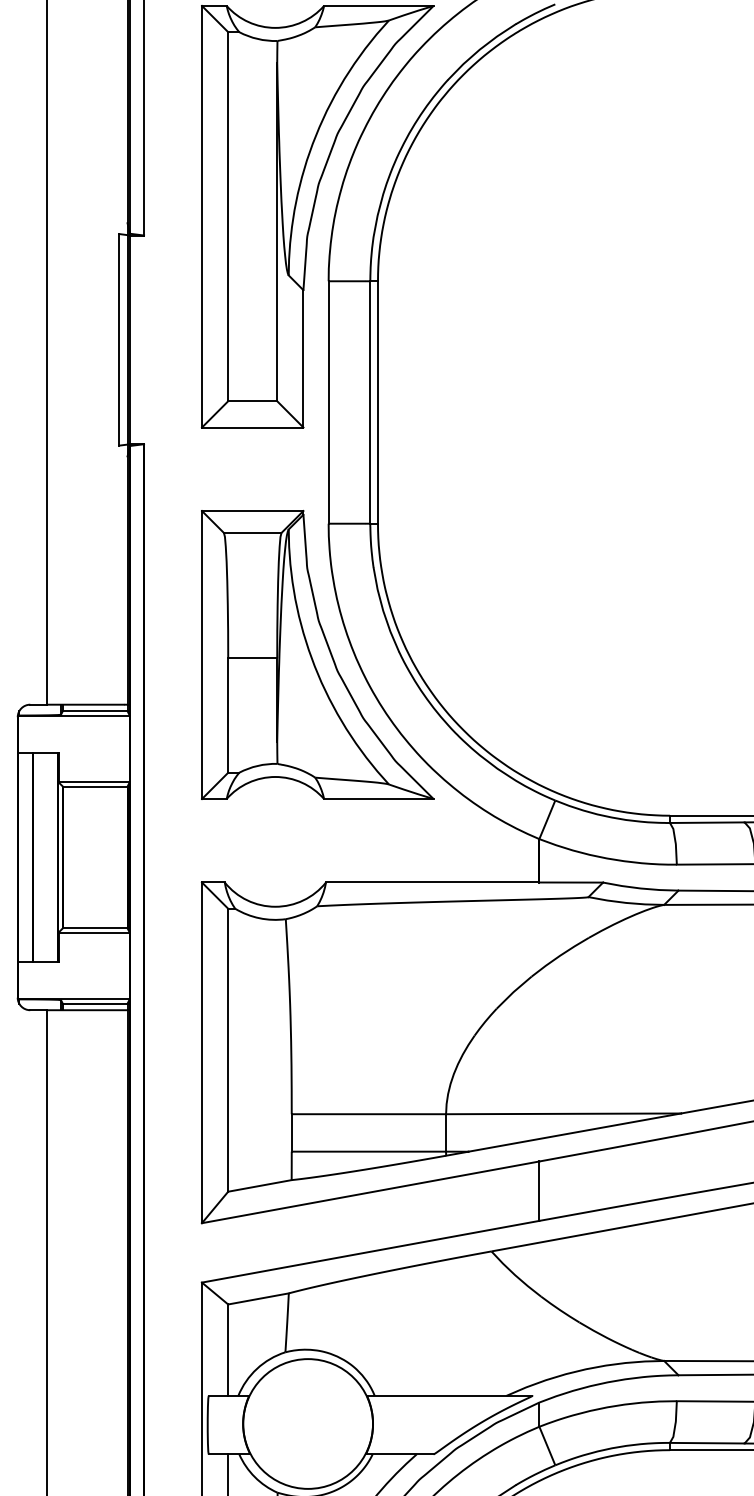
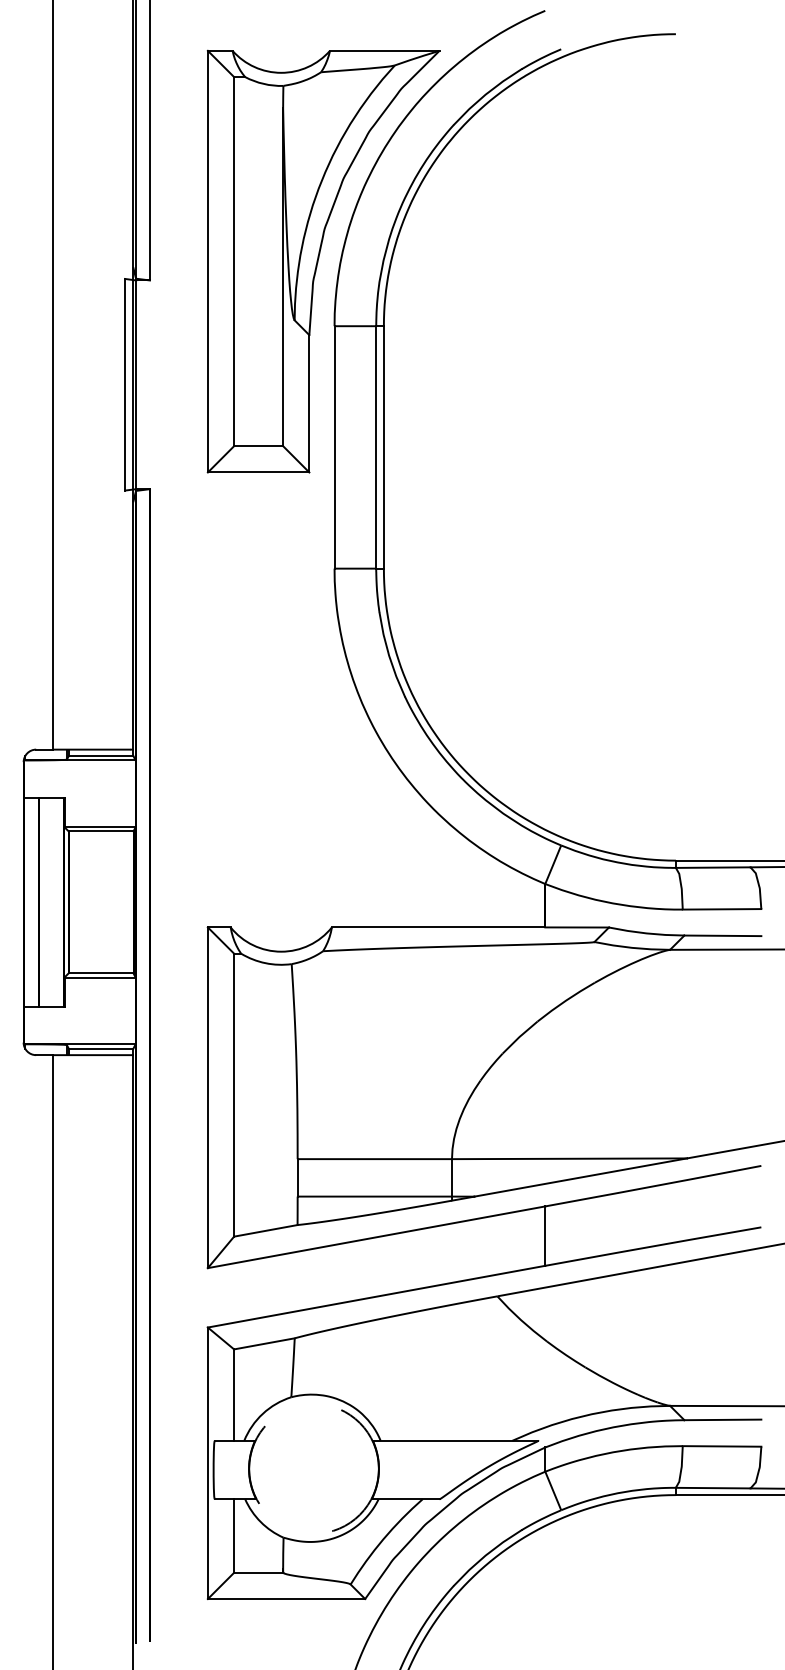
part: (317, 654) -> (323, 699), removed
circle: (307, 1423) -> (313, 1468), solid -> dashed

